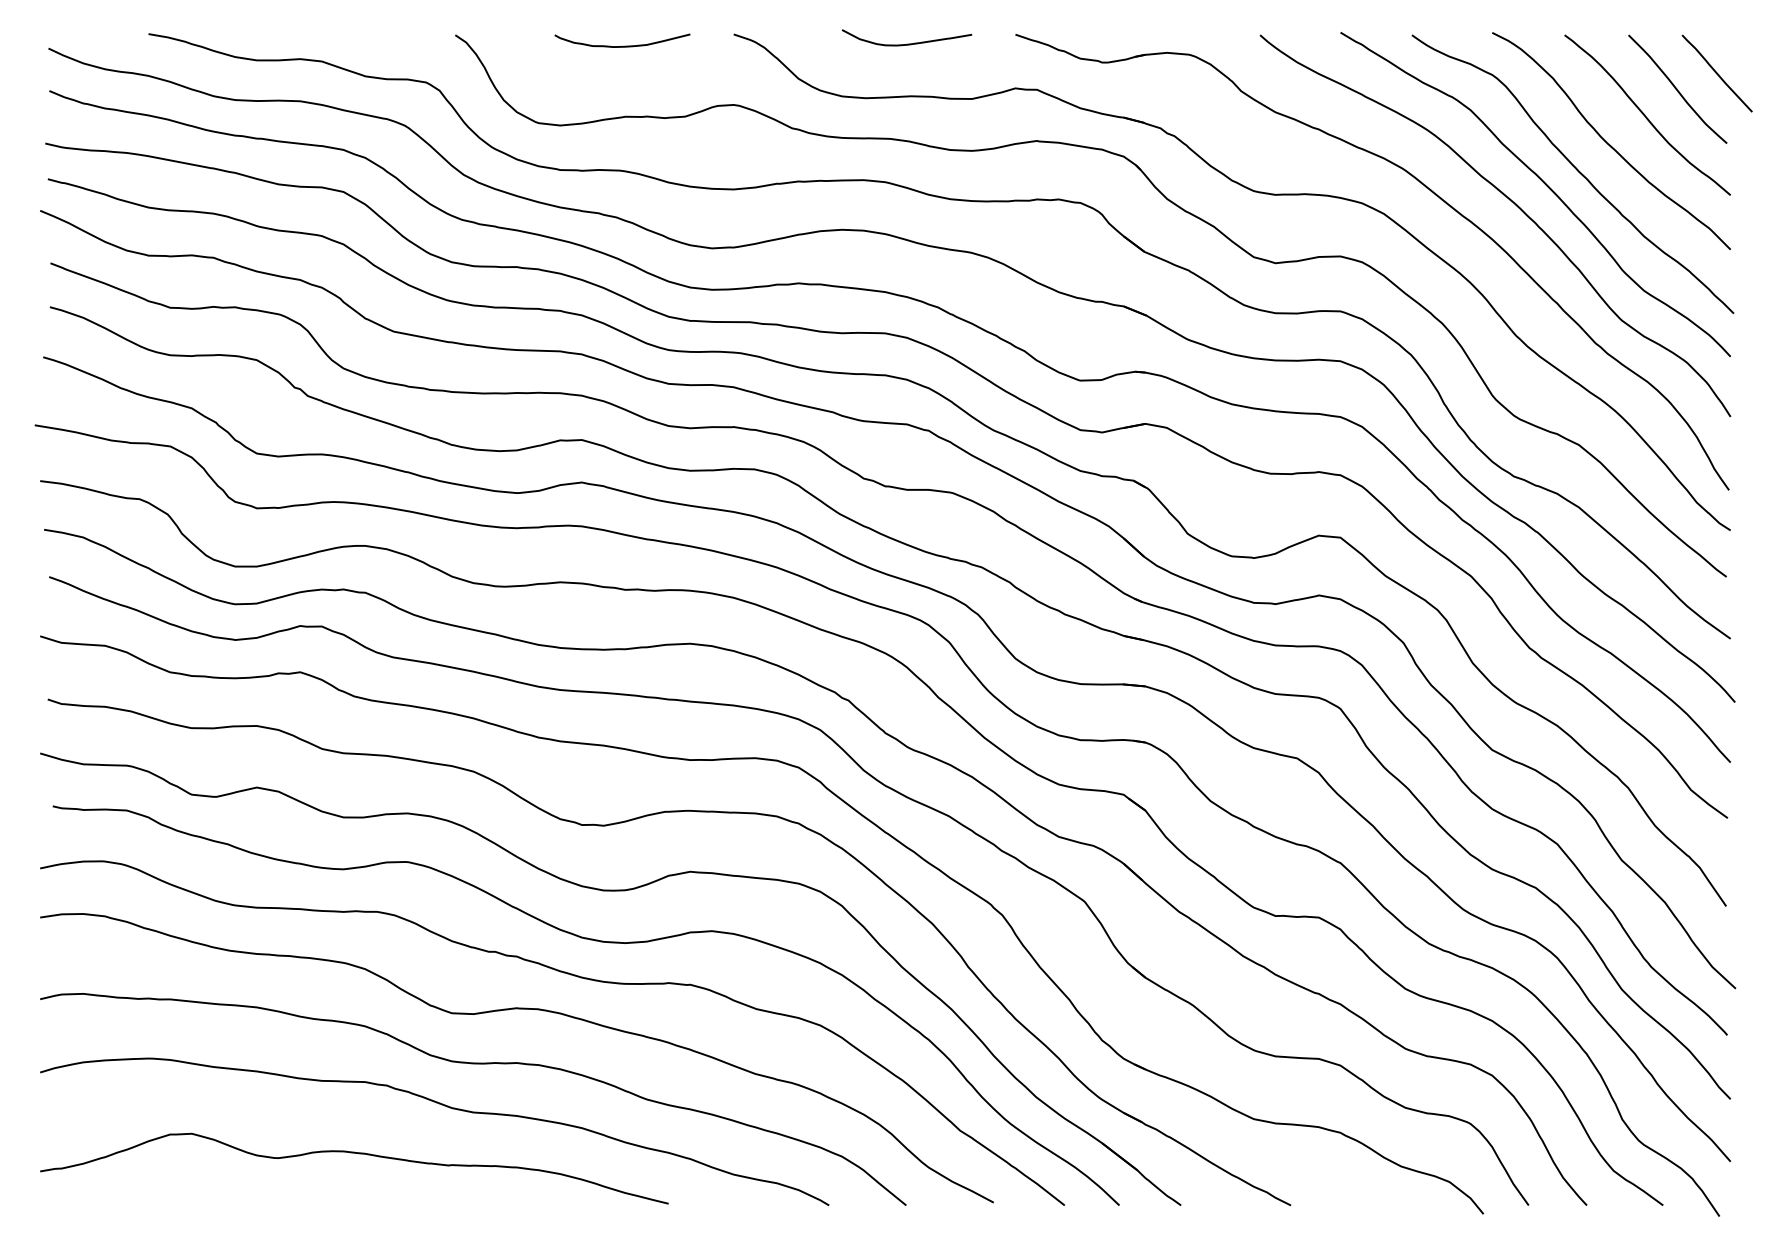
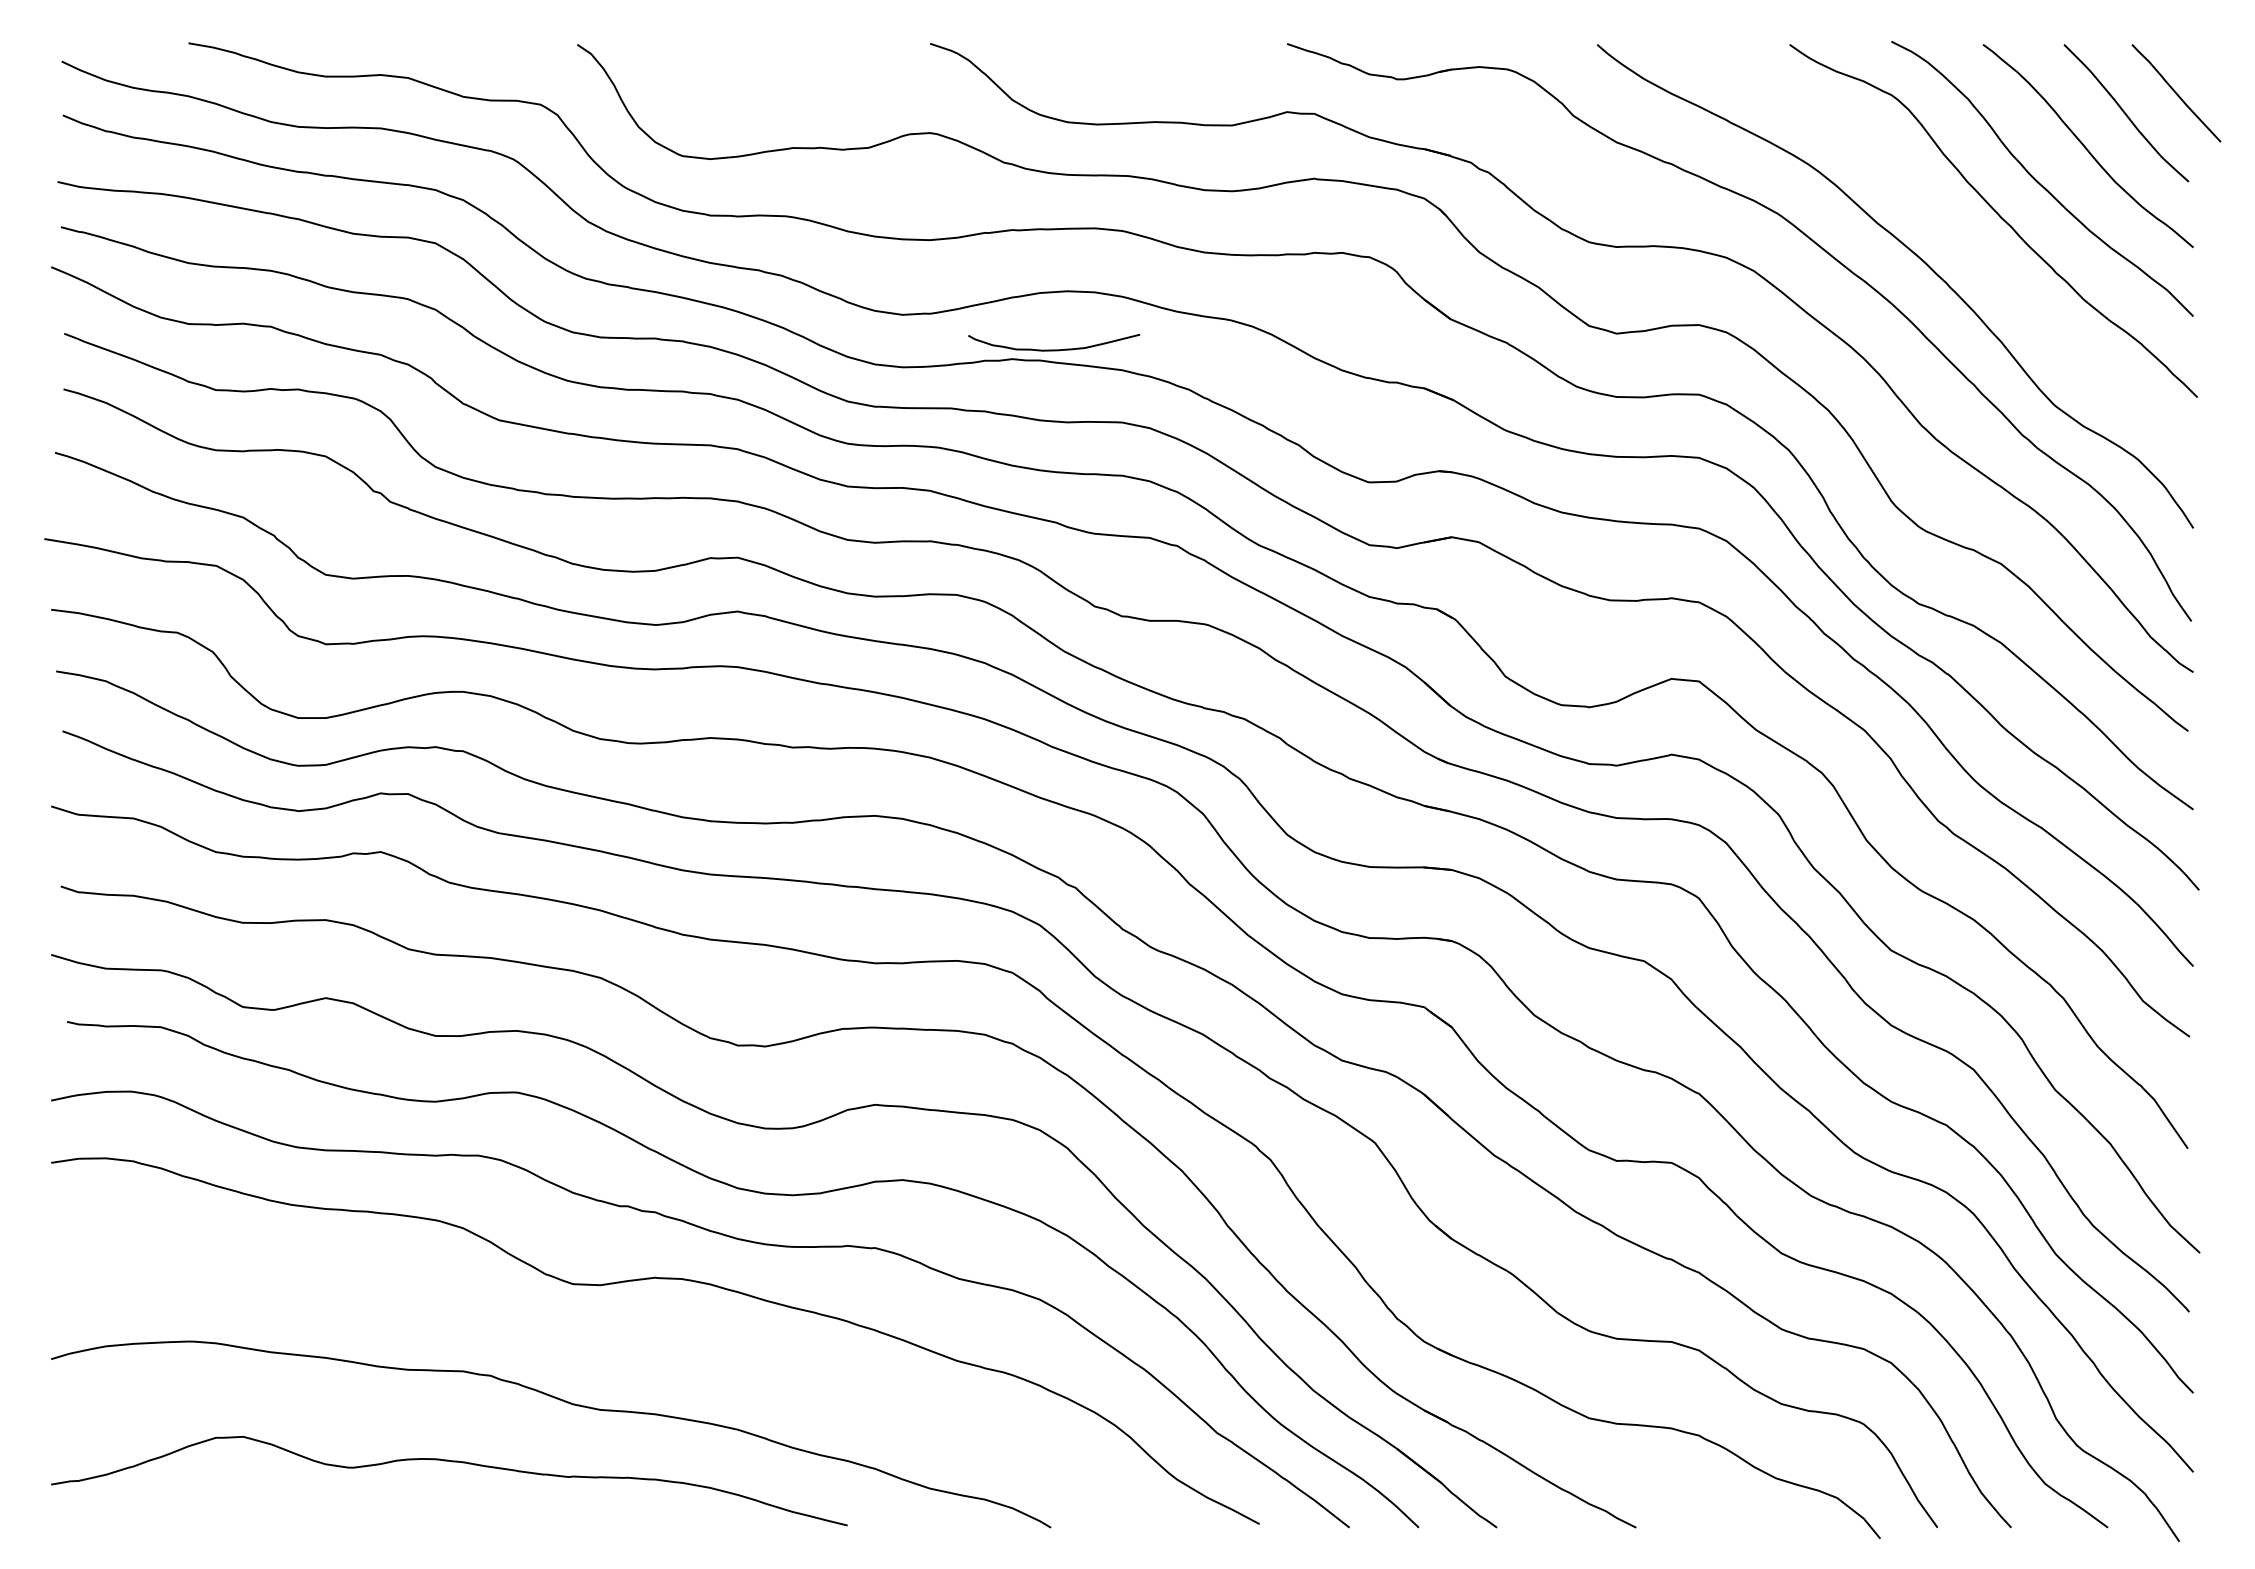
curve: (907, 43) -> (1150, 55), removed
curve: (622, 46) -> (1054, 349), moved
curve: (1545, 184) -> (1958, 234), removed
curve: (473, 1064) -> (600, 1348), removed

